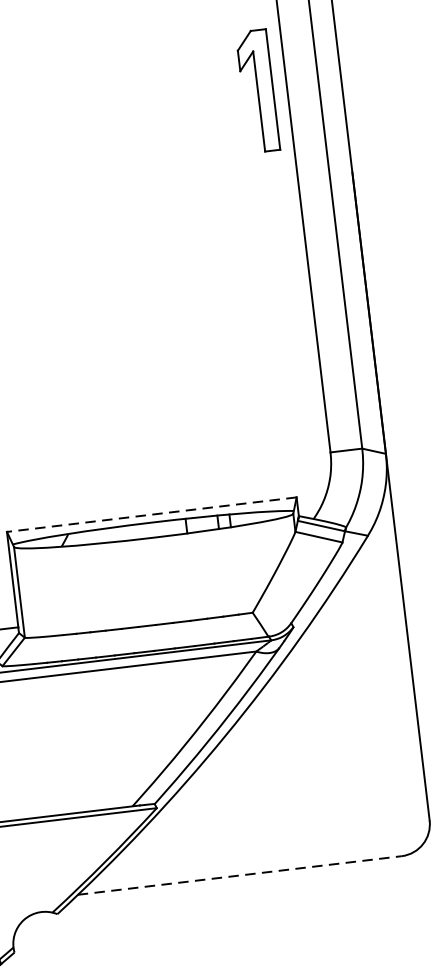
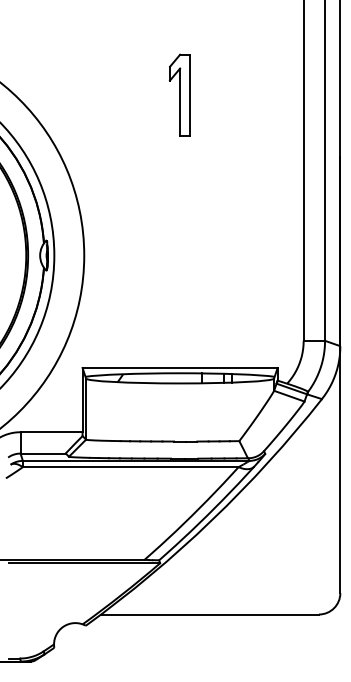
part: (256, 90) -> (179, 94), moved
line: (152, 515) -> (180, 368), dashed -> solid
line: (240, 875) -> (210, 614), dashed -> solid

